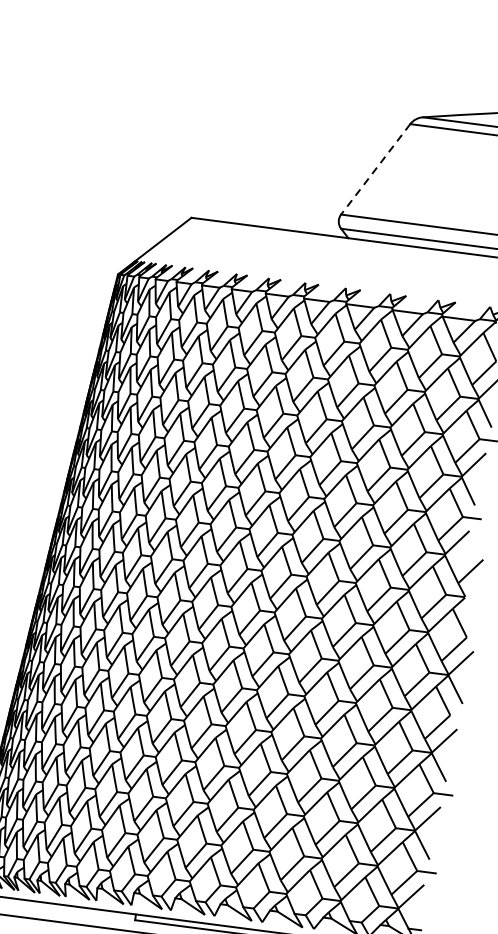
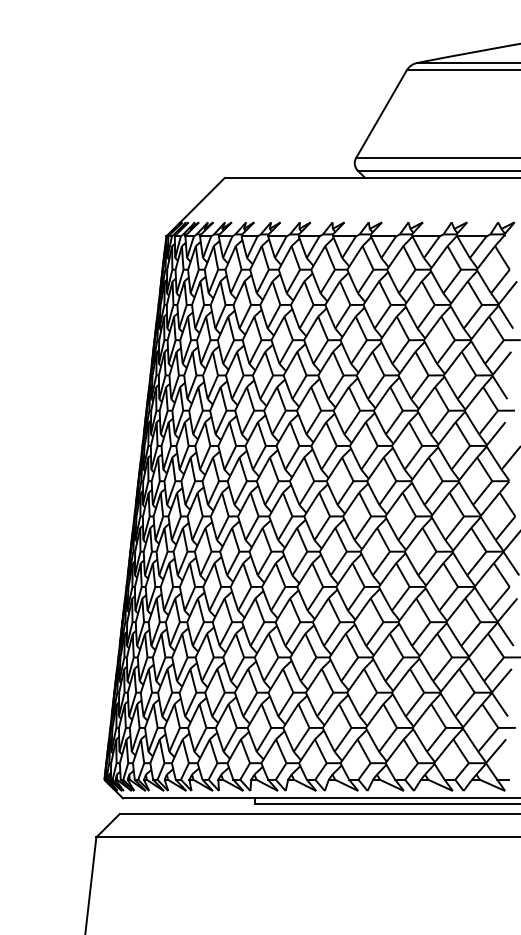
line: (375, 169) -> (381, 114), dashed -> solid

